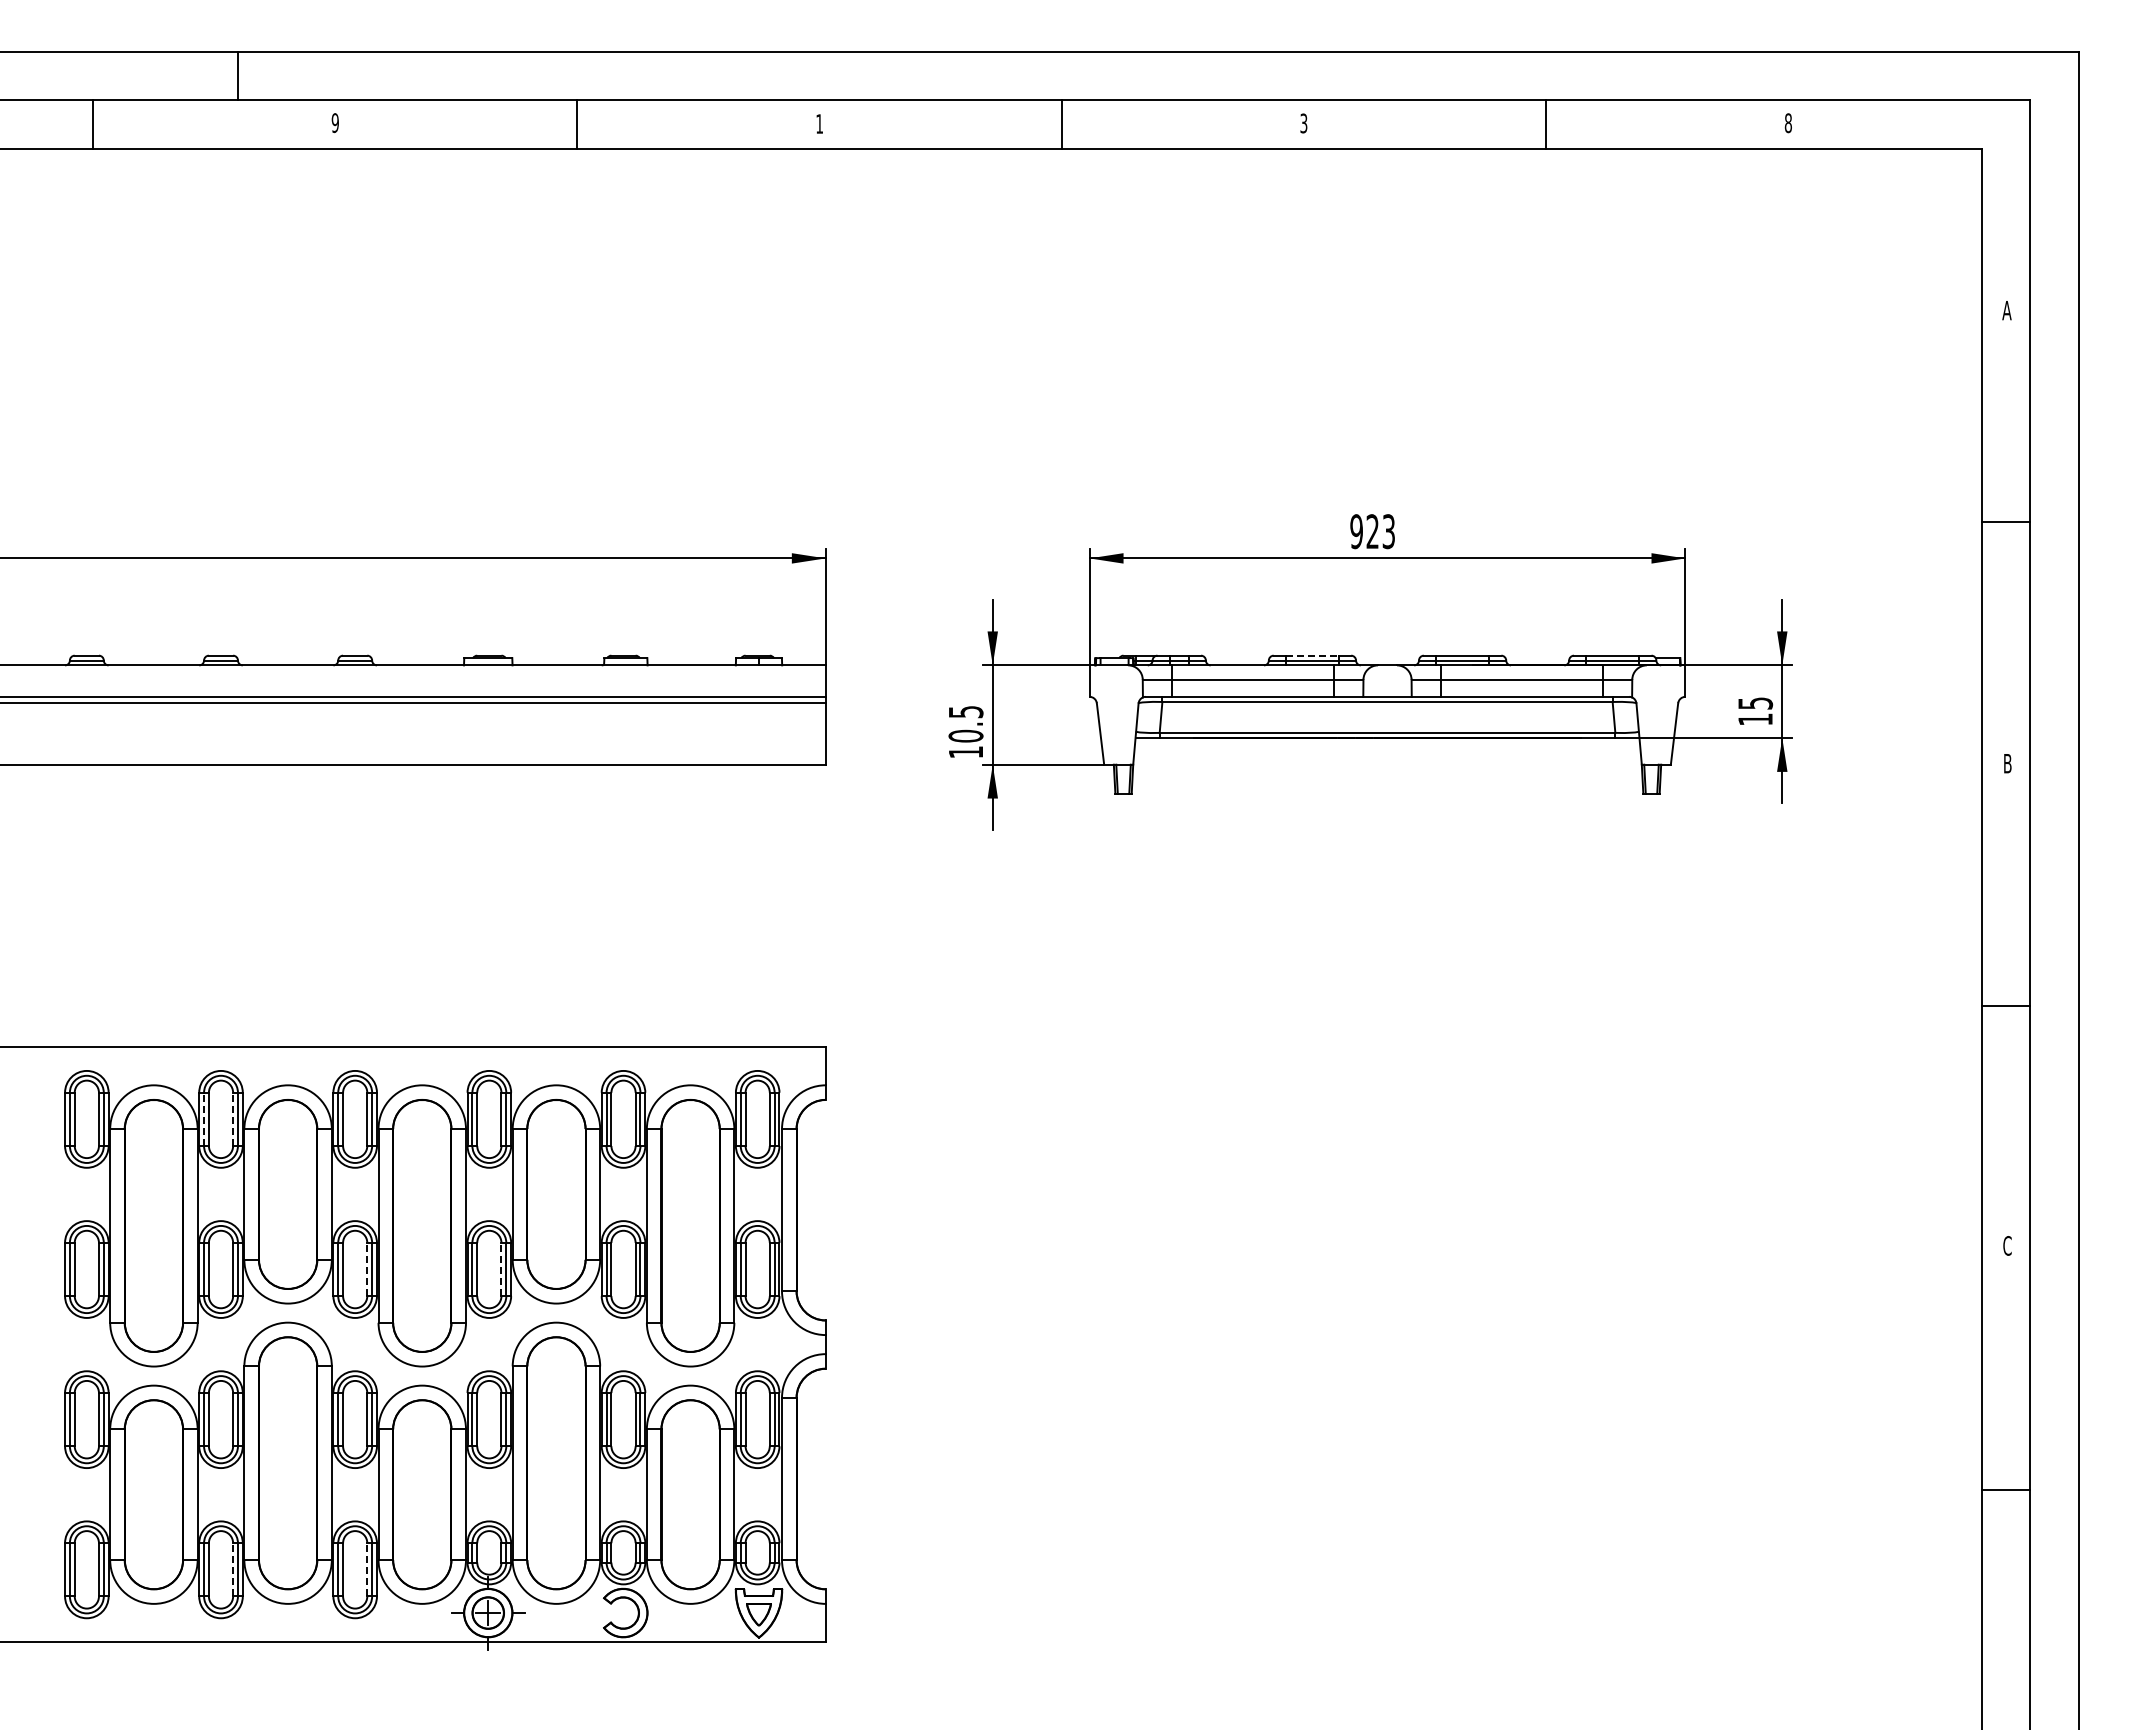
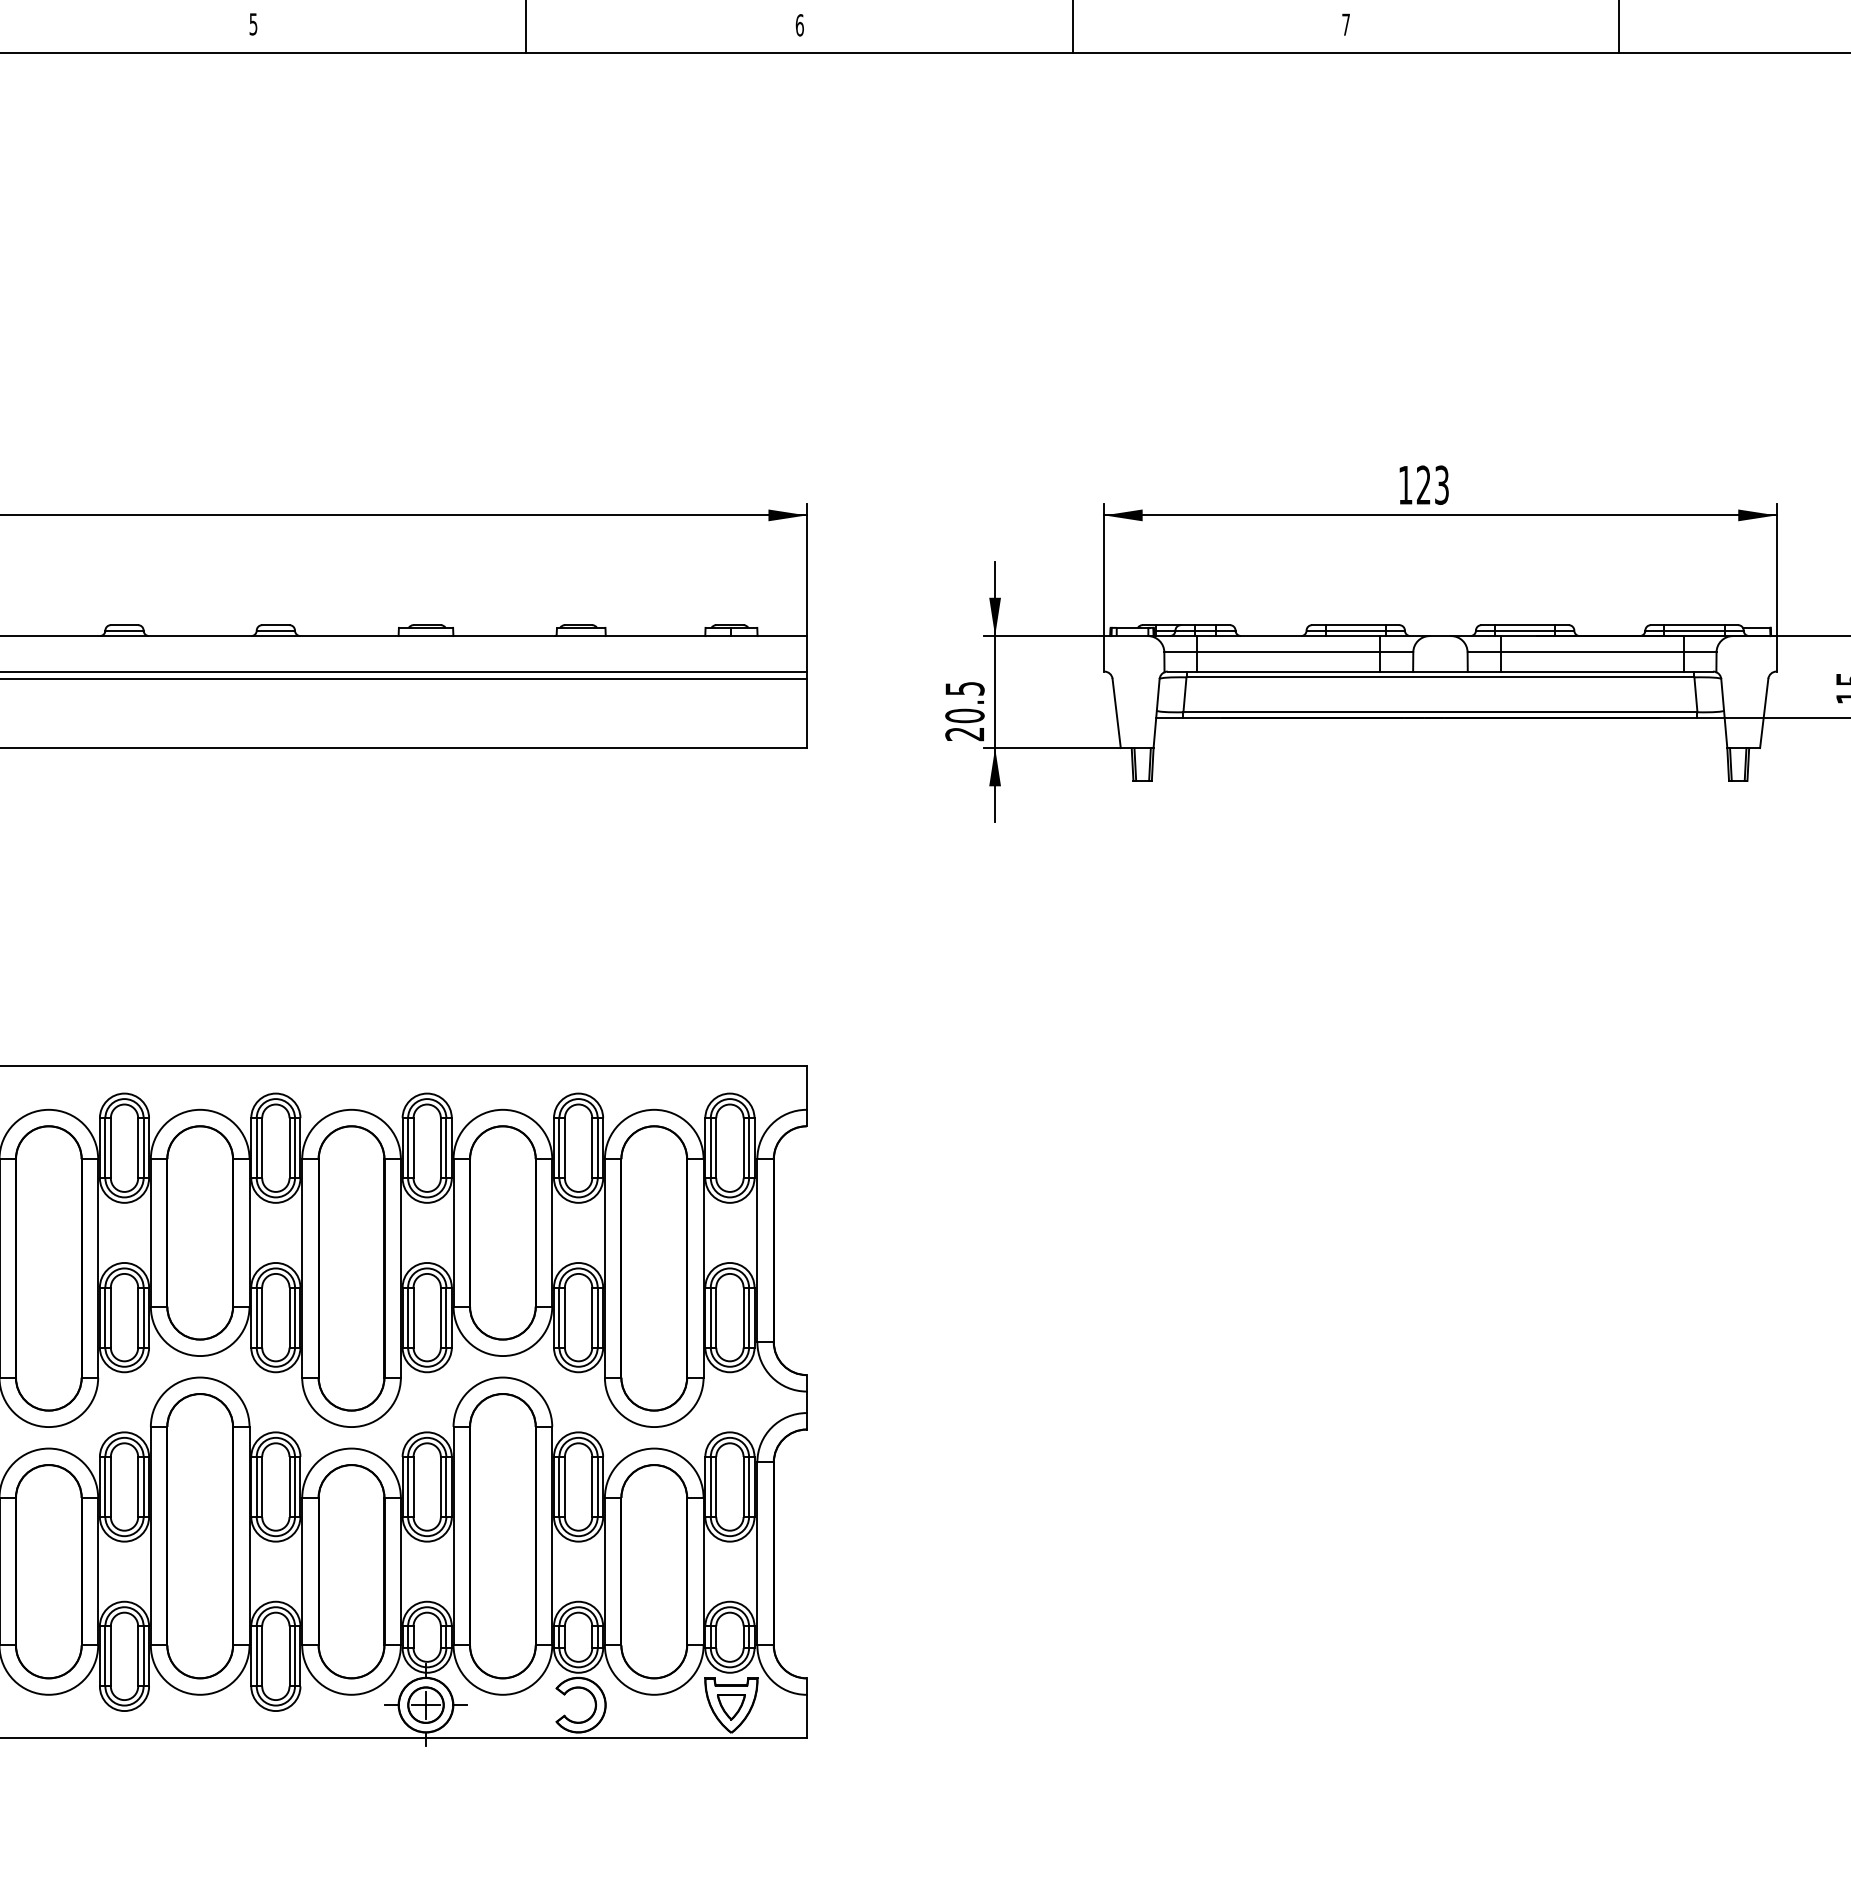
text: (334, 122) -> (252, 23), 9 -> 5
text: (819, 123) -> (799, 24), 1 -> 6
text: (1303, 123) -> (1345, 24), 3 -> 7
text: (1356, 531) -> (1405, 485), 923 -> 123
line: (1312, 655) -> (1355, 624), dashed -> solid
text: (965, 752) -> (964, 734), 10.5 -> 20.5
line: (204, 1119) -> (105, 1148), dashed -> solid
line: (233, 1119) -> (138, 1148), dashed -> solid
line: (367, 1269) -> (289, 1317), dashed -> solid
line: (501, 1269) -> (440, 1317), dashed -> solid
line: (233, 1569) -> (138, 1656), dashed -> solid
line: (367, 1569) -> (289, 1656), dashed -> solid

